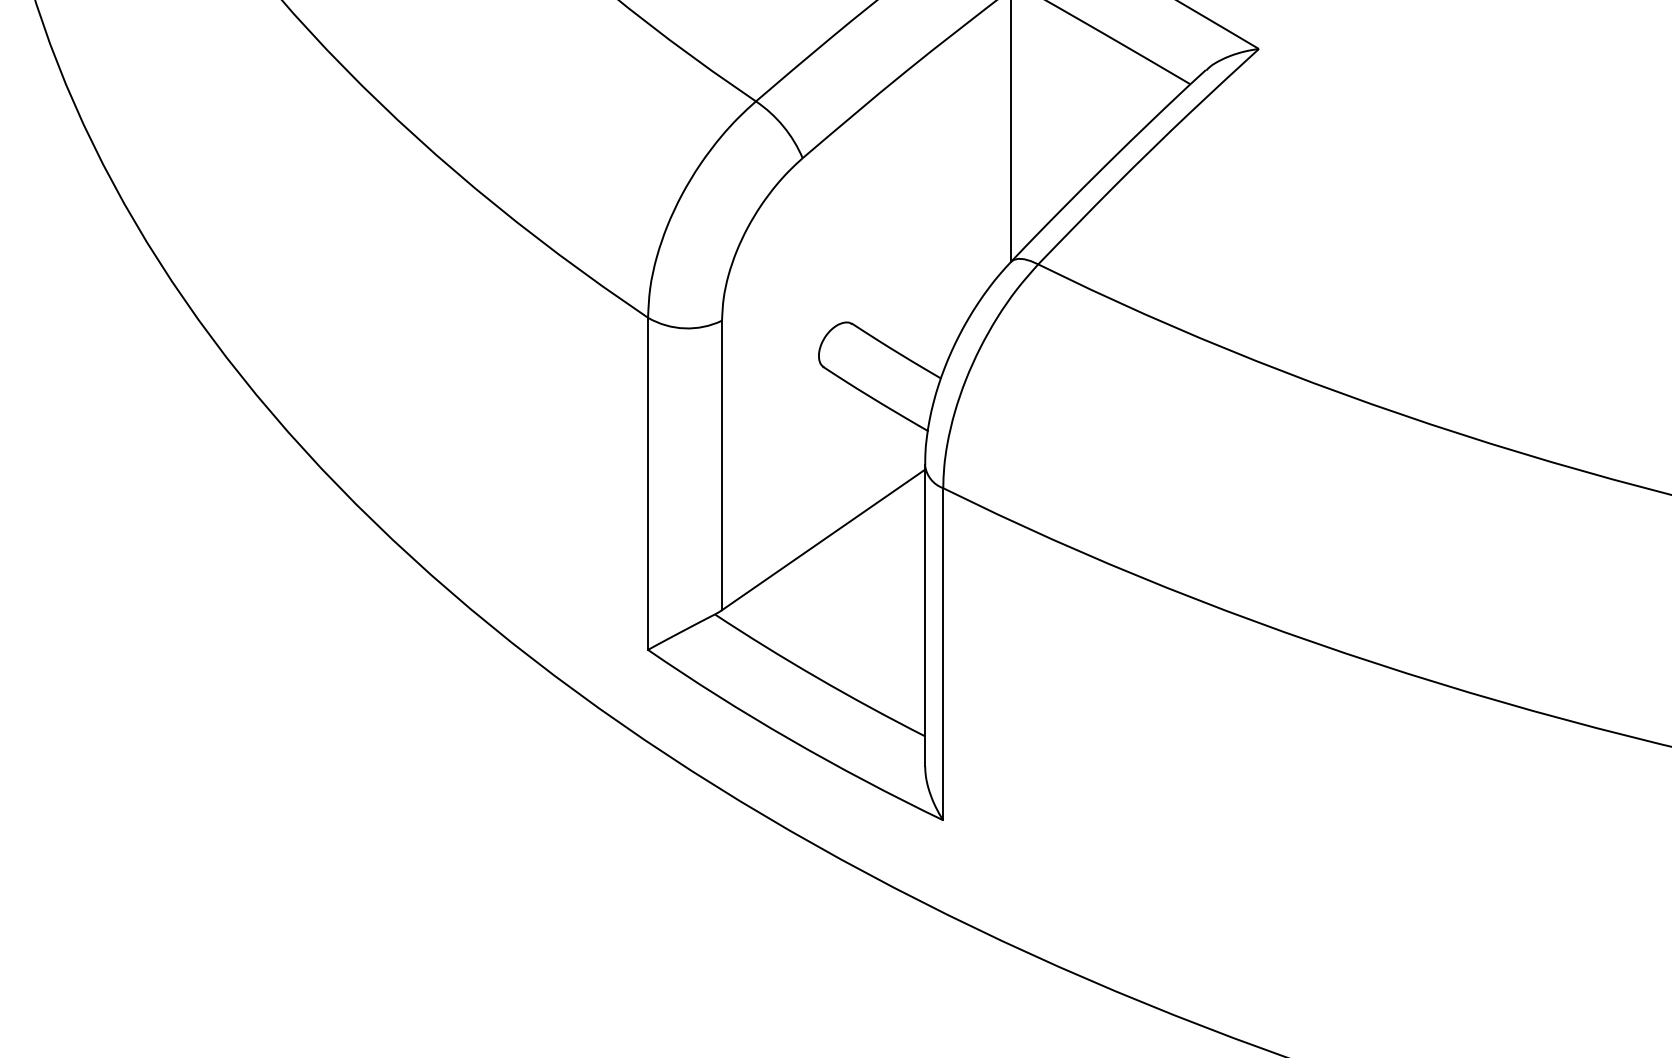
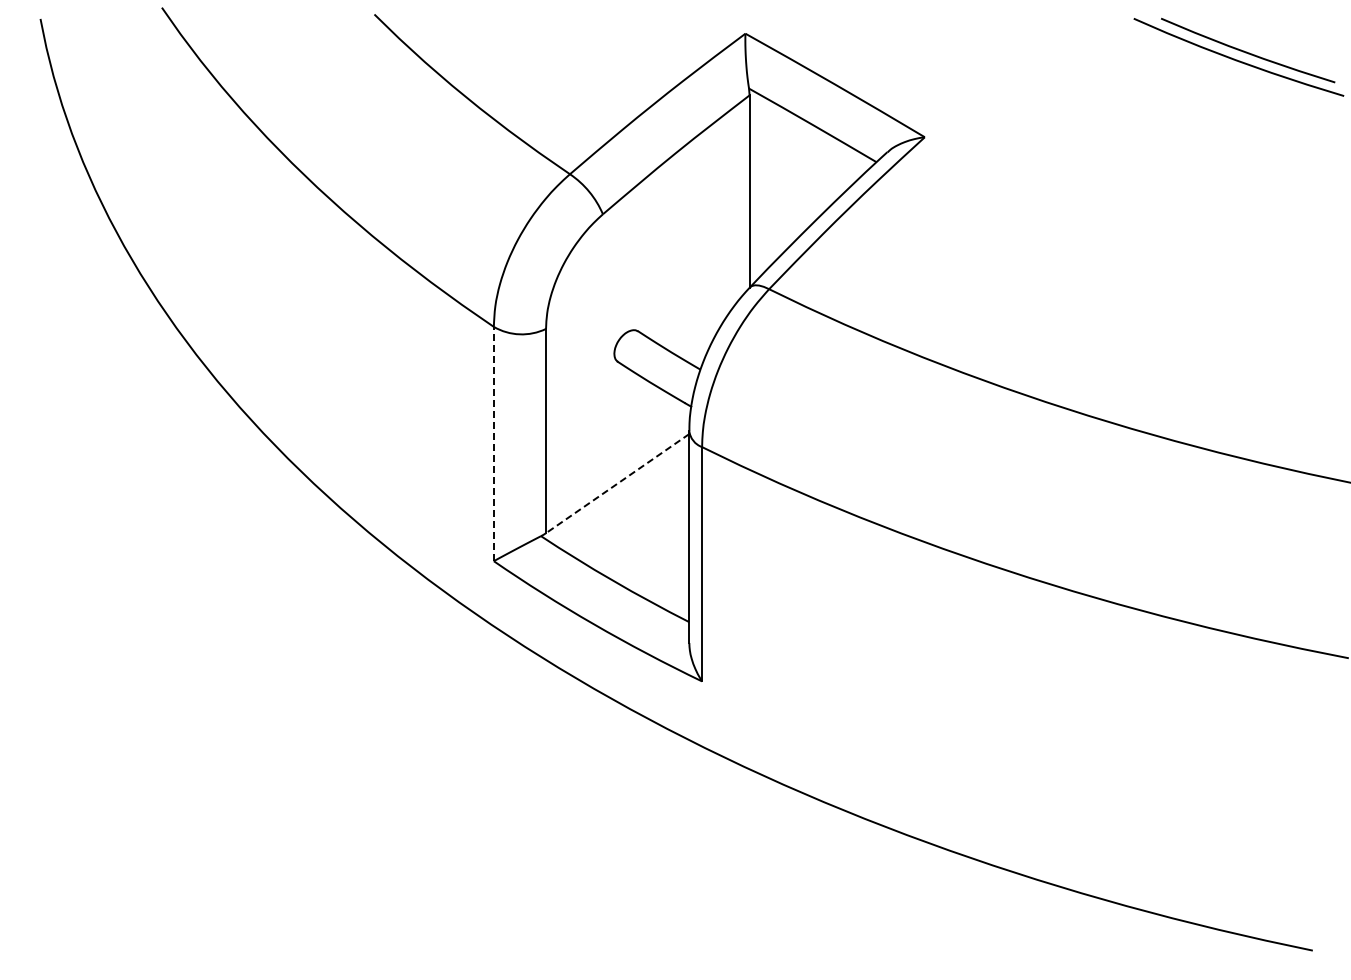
line: (647, 483) -> (493, 443), solid -> dashed
line: (823, 539) -> (617, 483), solid -> dashed

